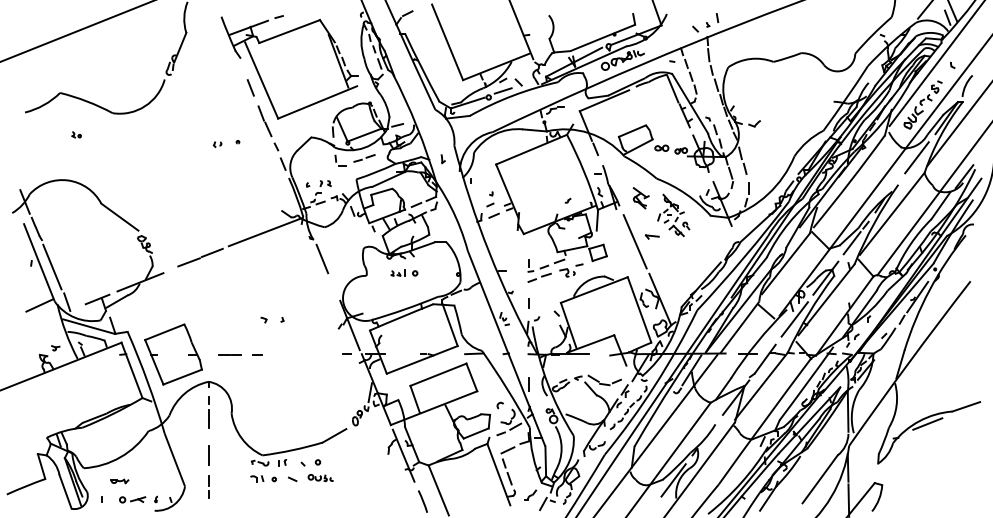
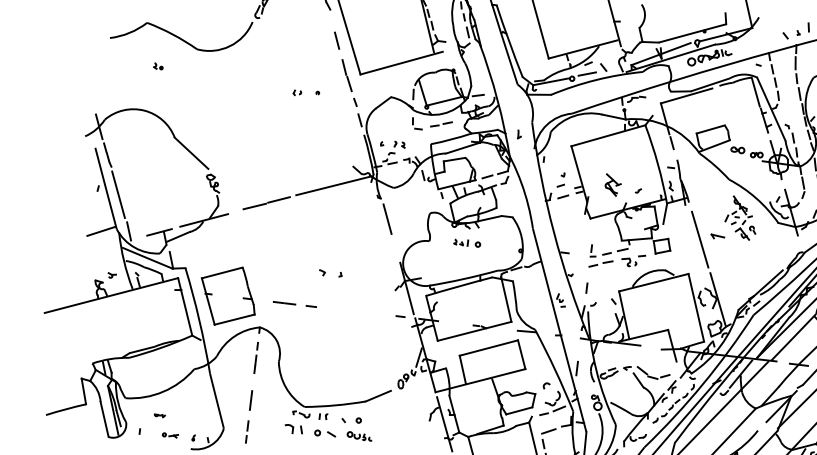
part: (640, 198) -> (612, 185), moved
part: (263, 478) -> (302, 430), size x1.4
part: (119, 481) -> (159, 415), size x0.6
part: (132, 499) -> (170, 435), size x0.6

